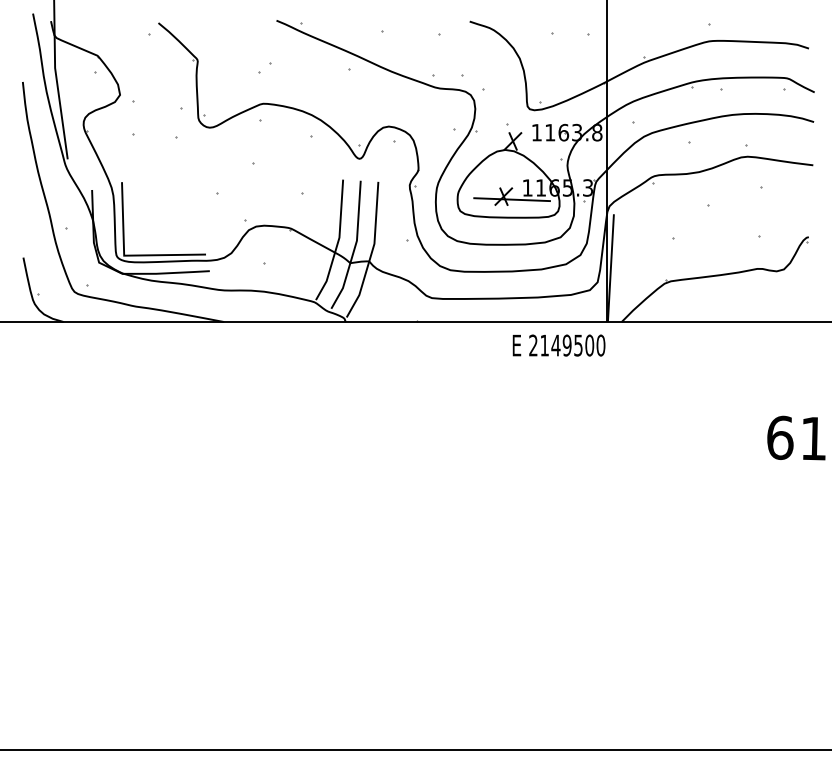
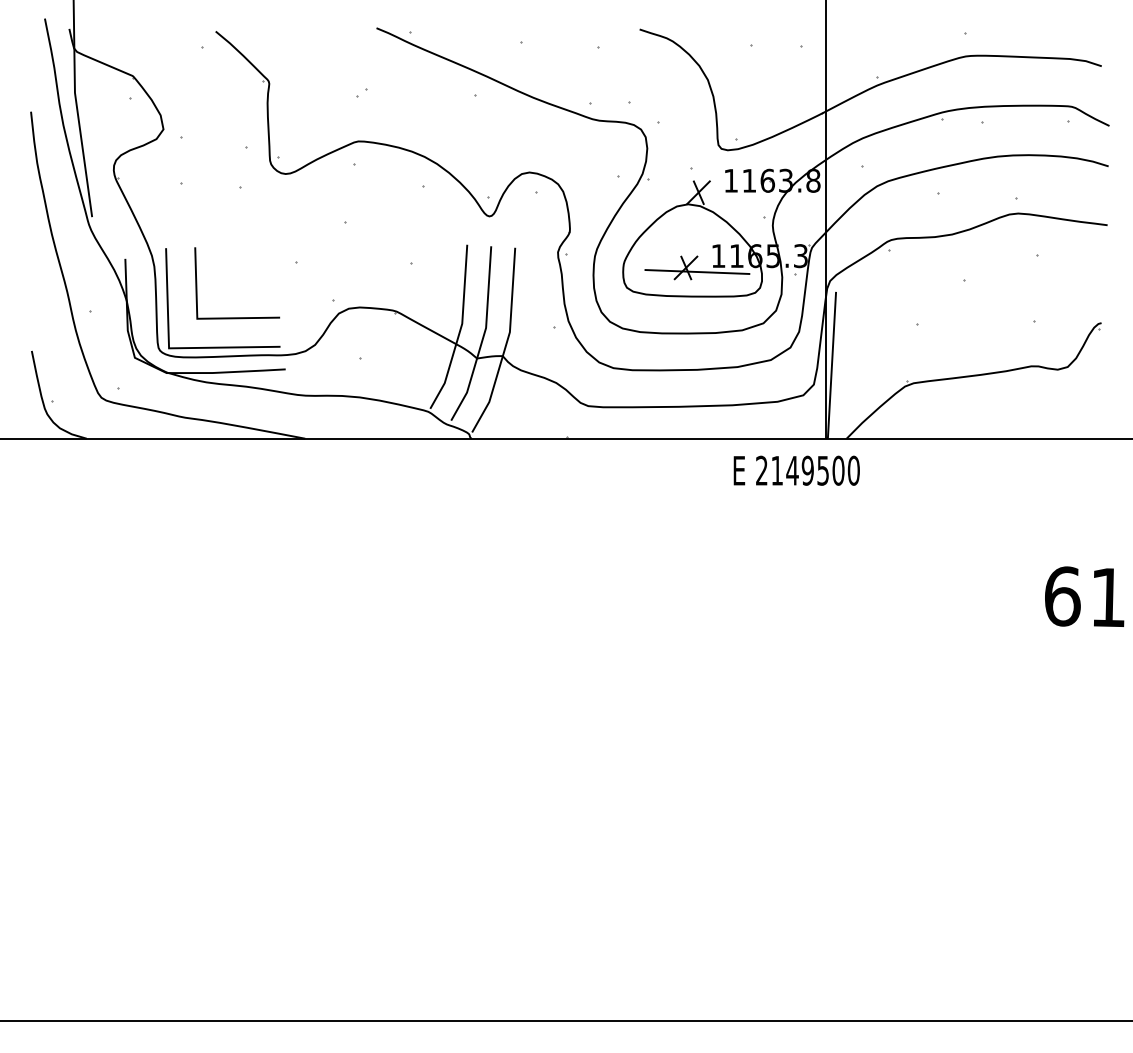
part: (265, 67) -> (361, 92), size x0.62
line: (173, 232) -> (236, 316), added
text: (558, 345) -> (795, 470), moved

